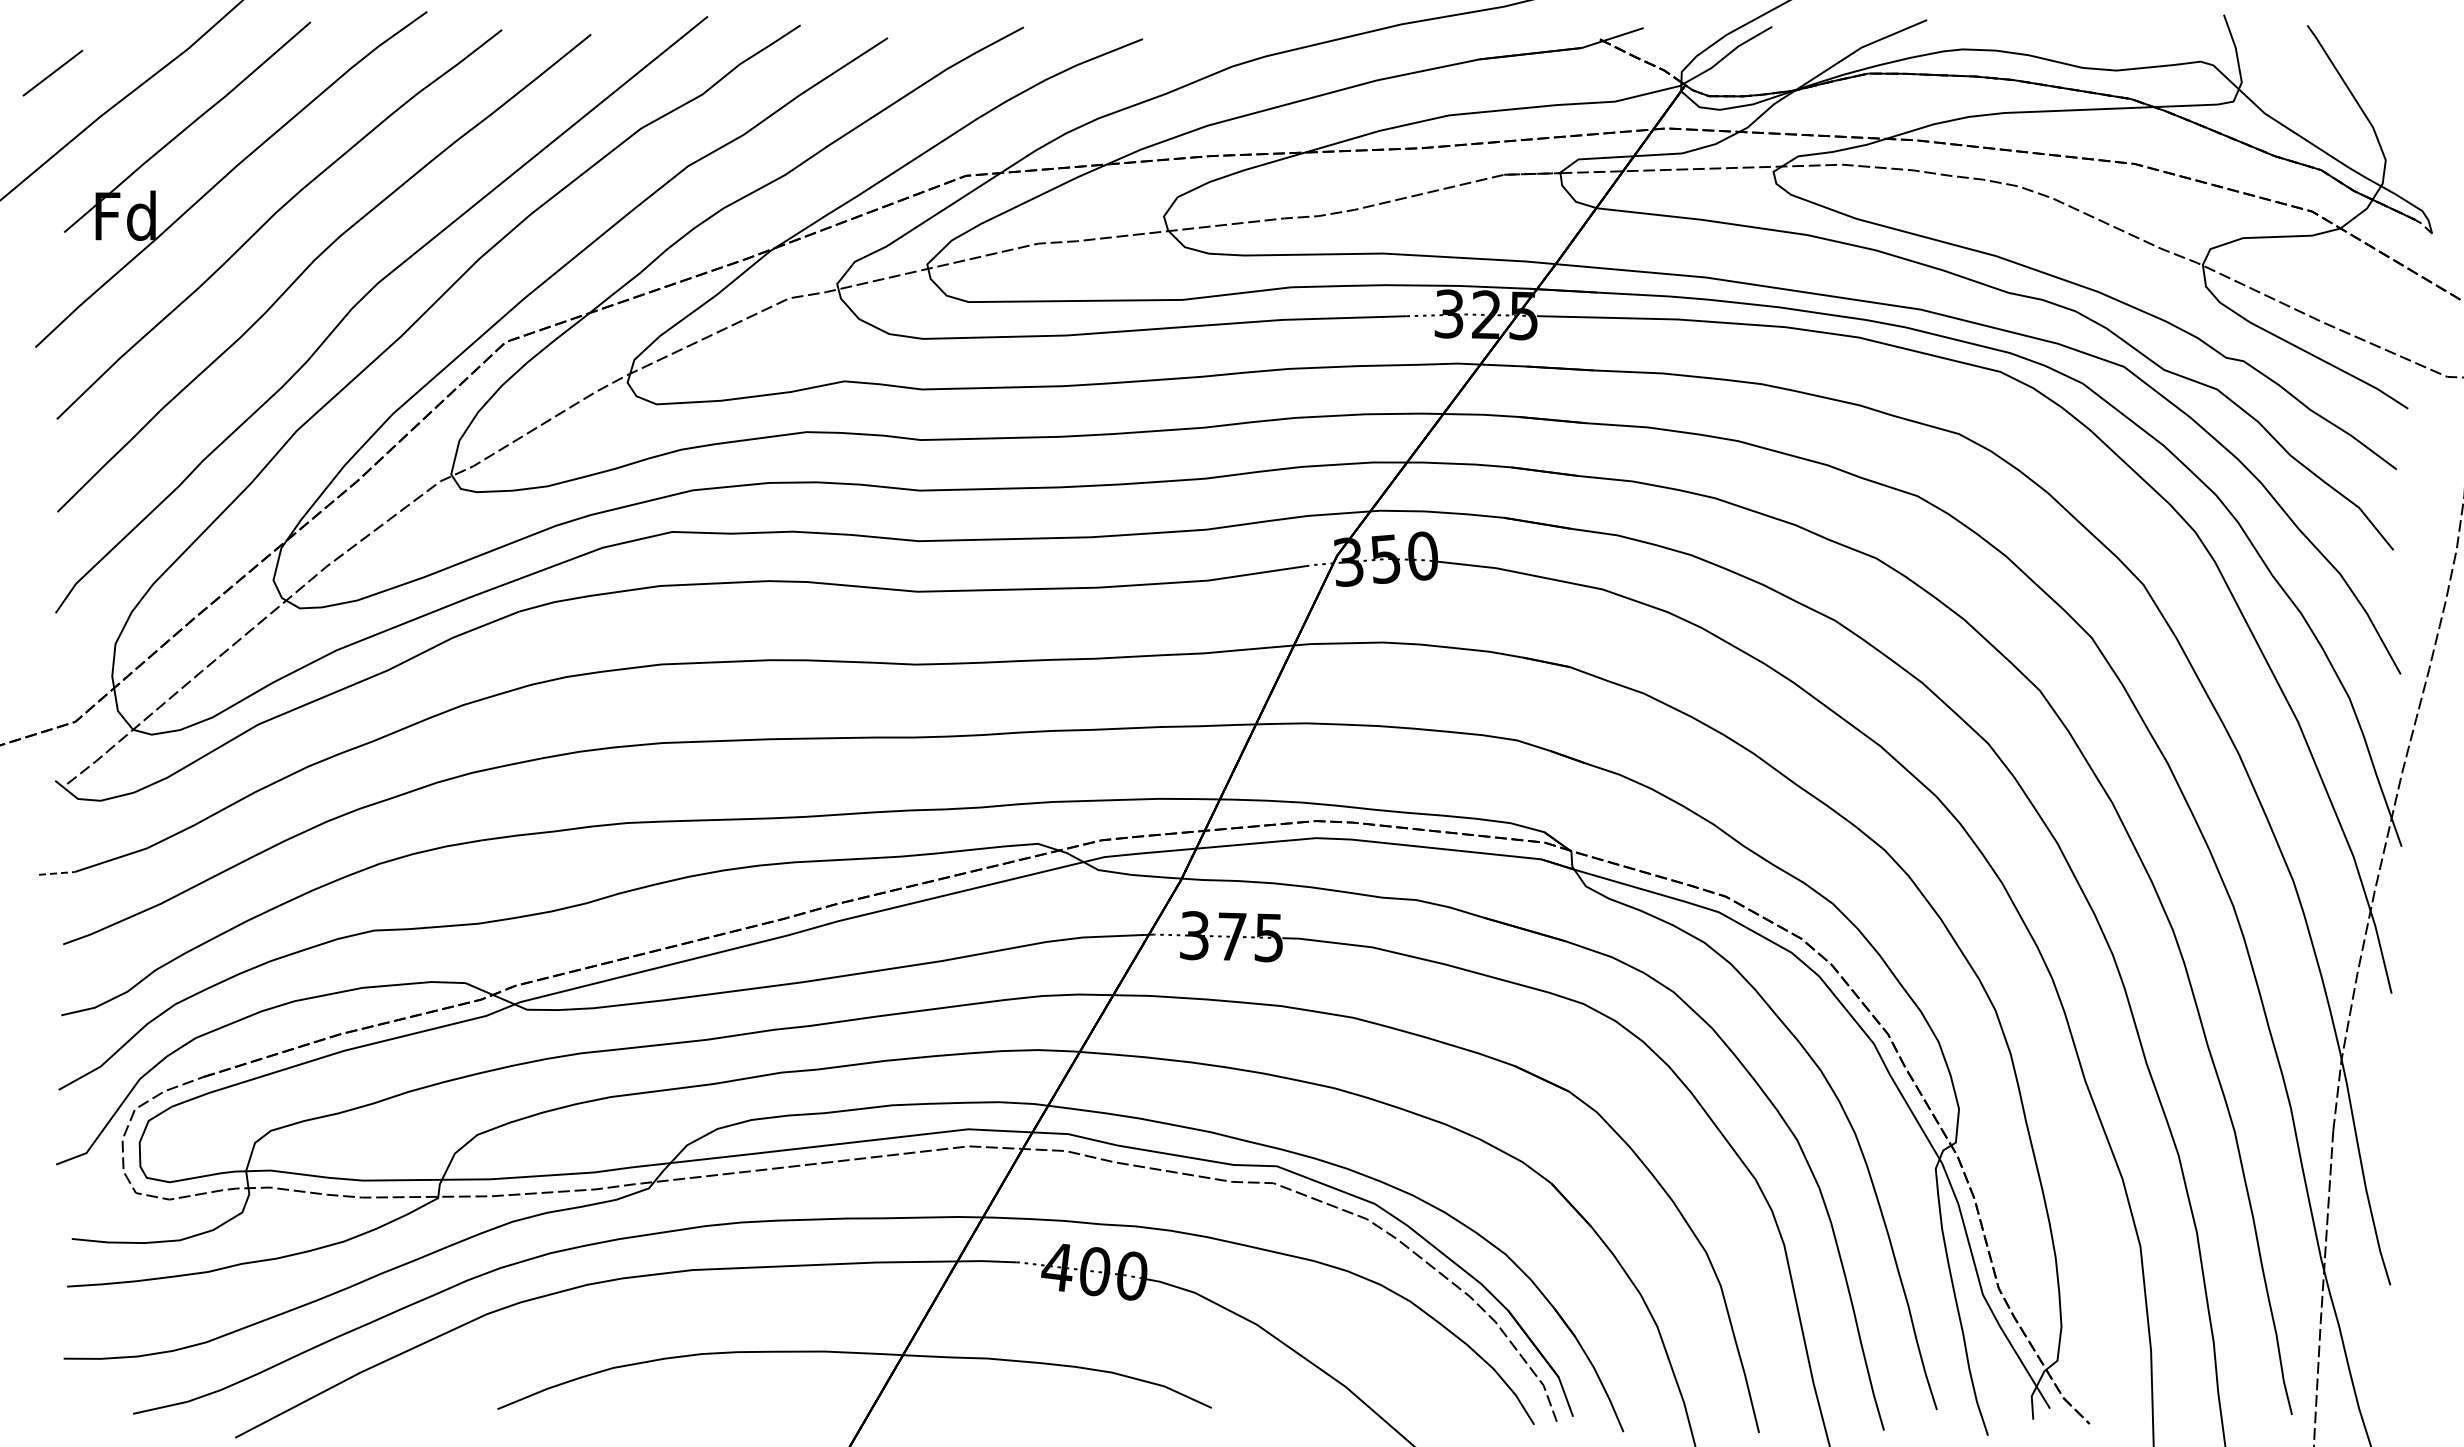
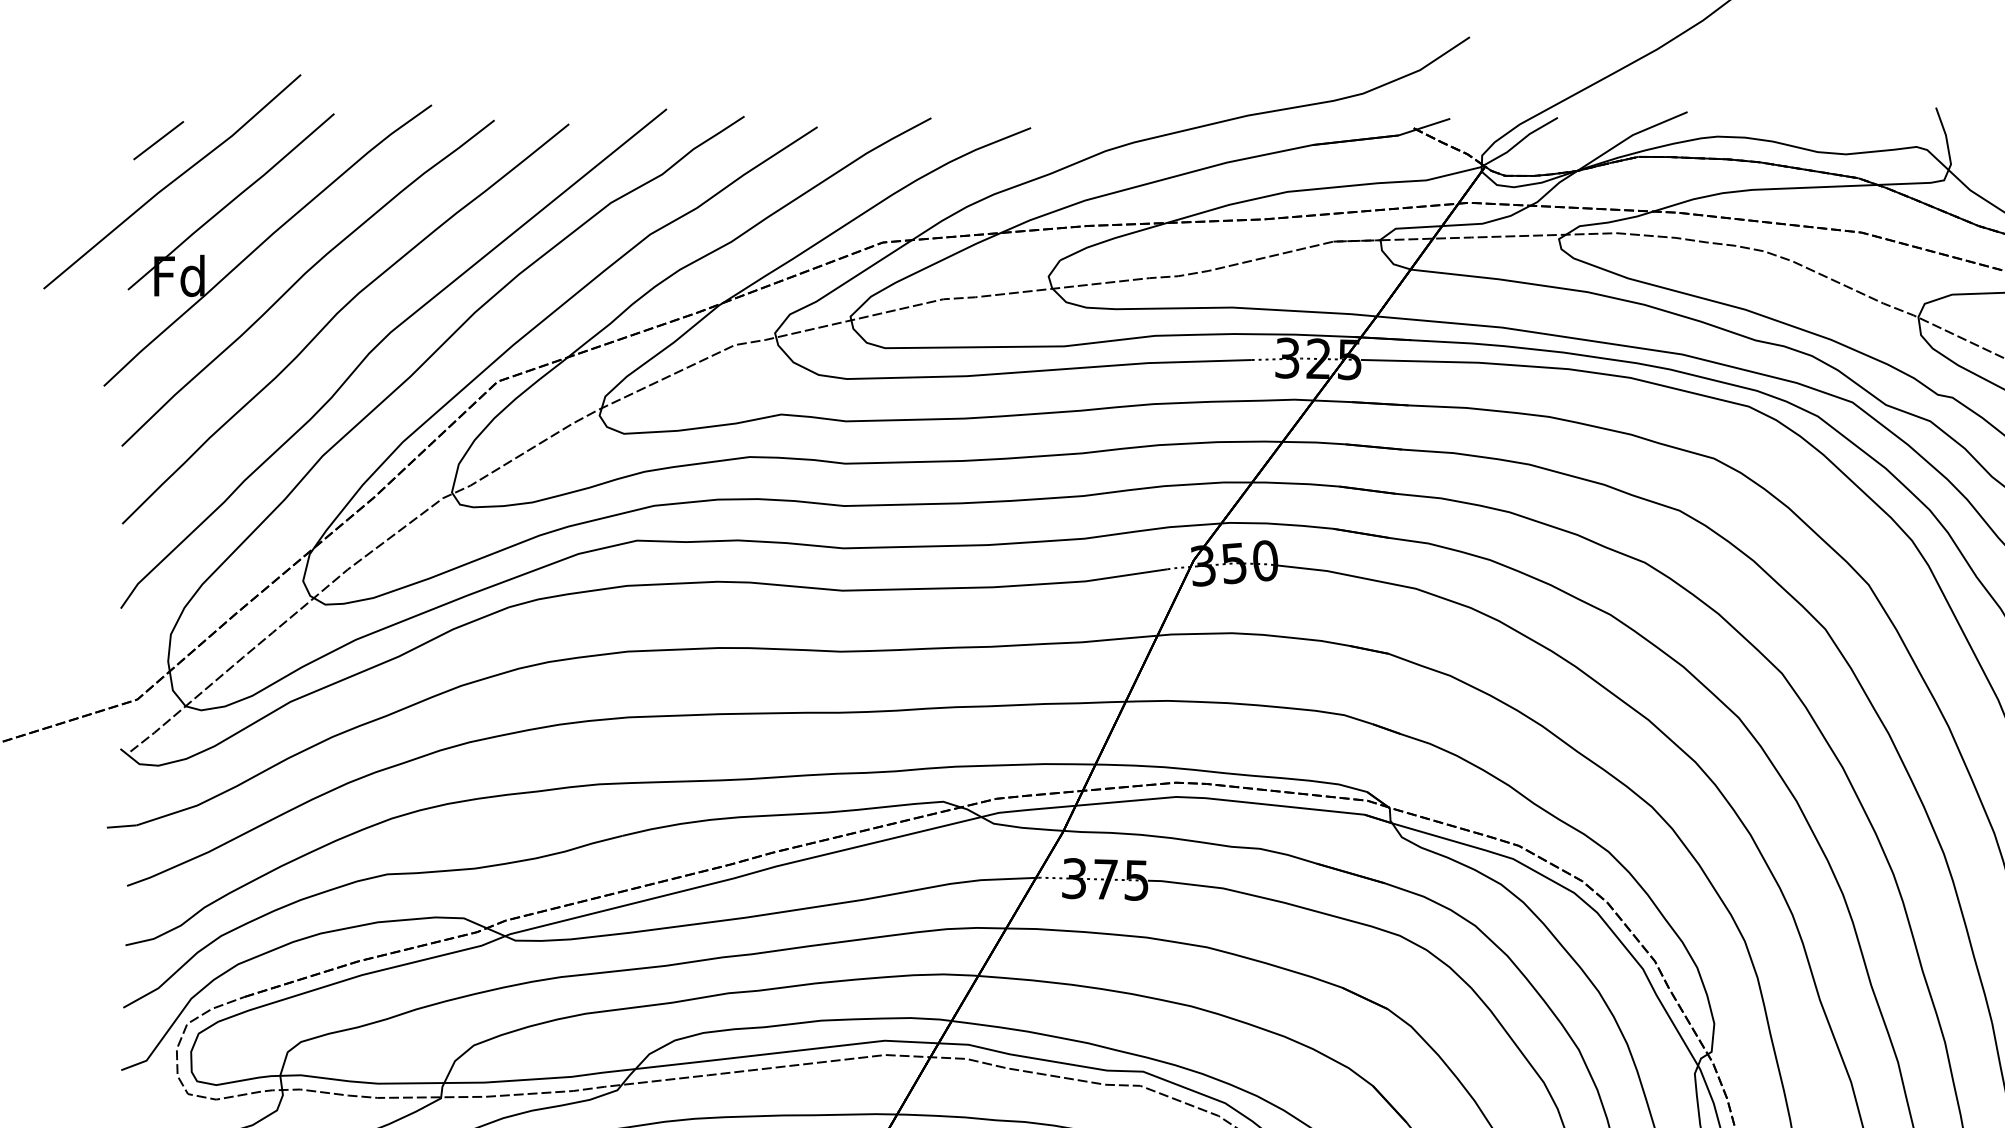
line: (52, 72) -> (158, 140), moved
line: (56, 873) -> (121, 826), dashed -> solid

